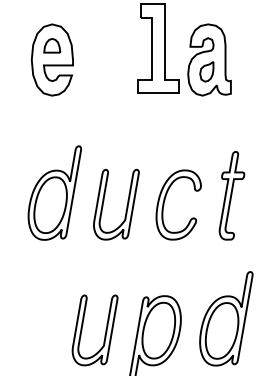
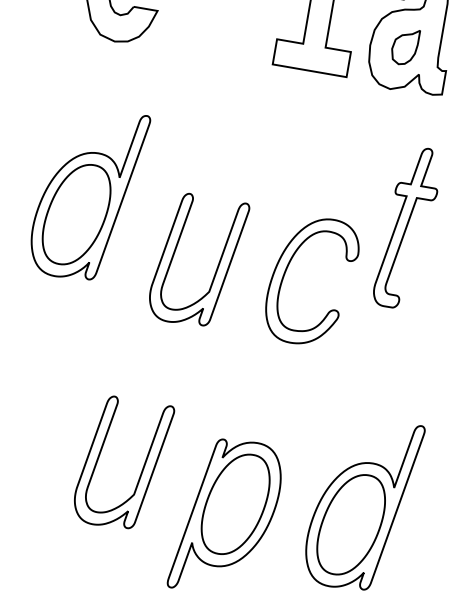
part: (54, 192) -> (87, 192), moved
part: (231, 195) -> (407, 227), moved
part: (105, 330) -> (141, 467), moved

